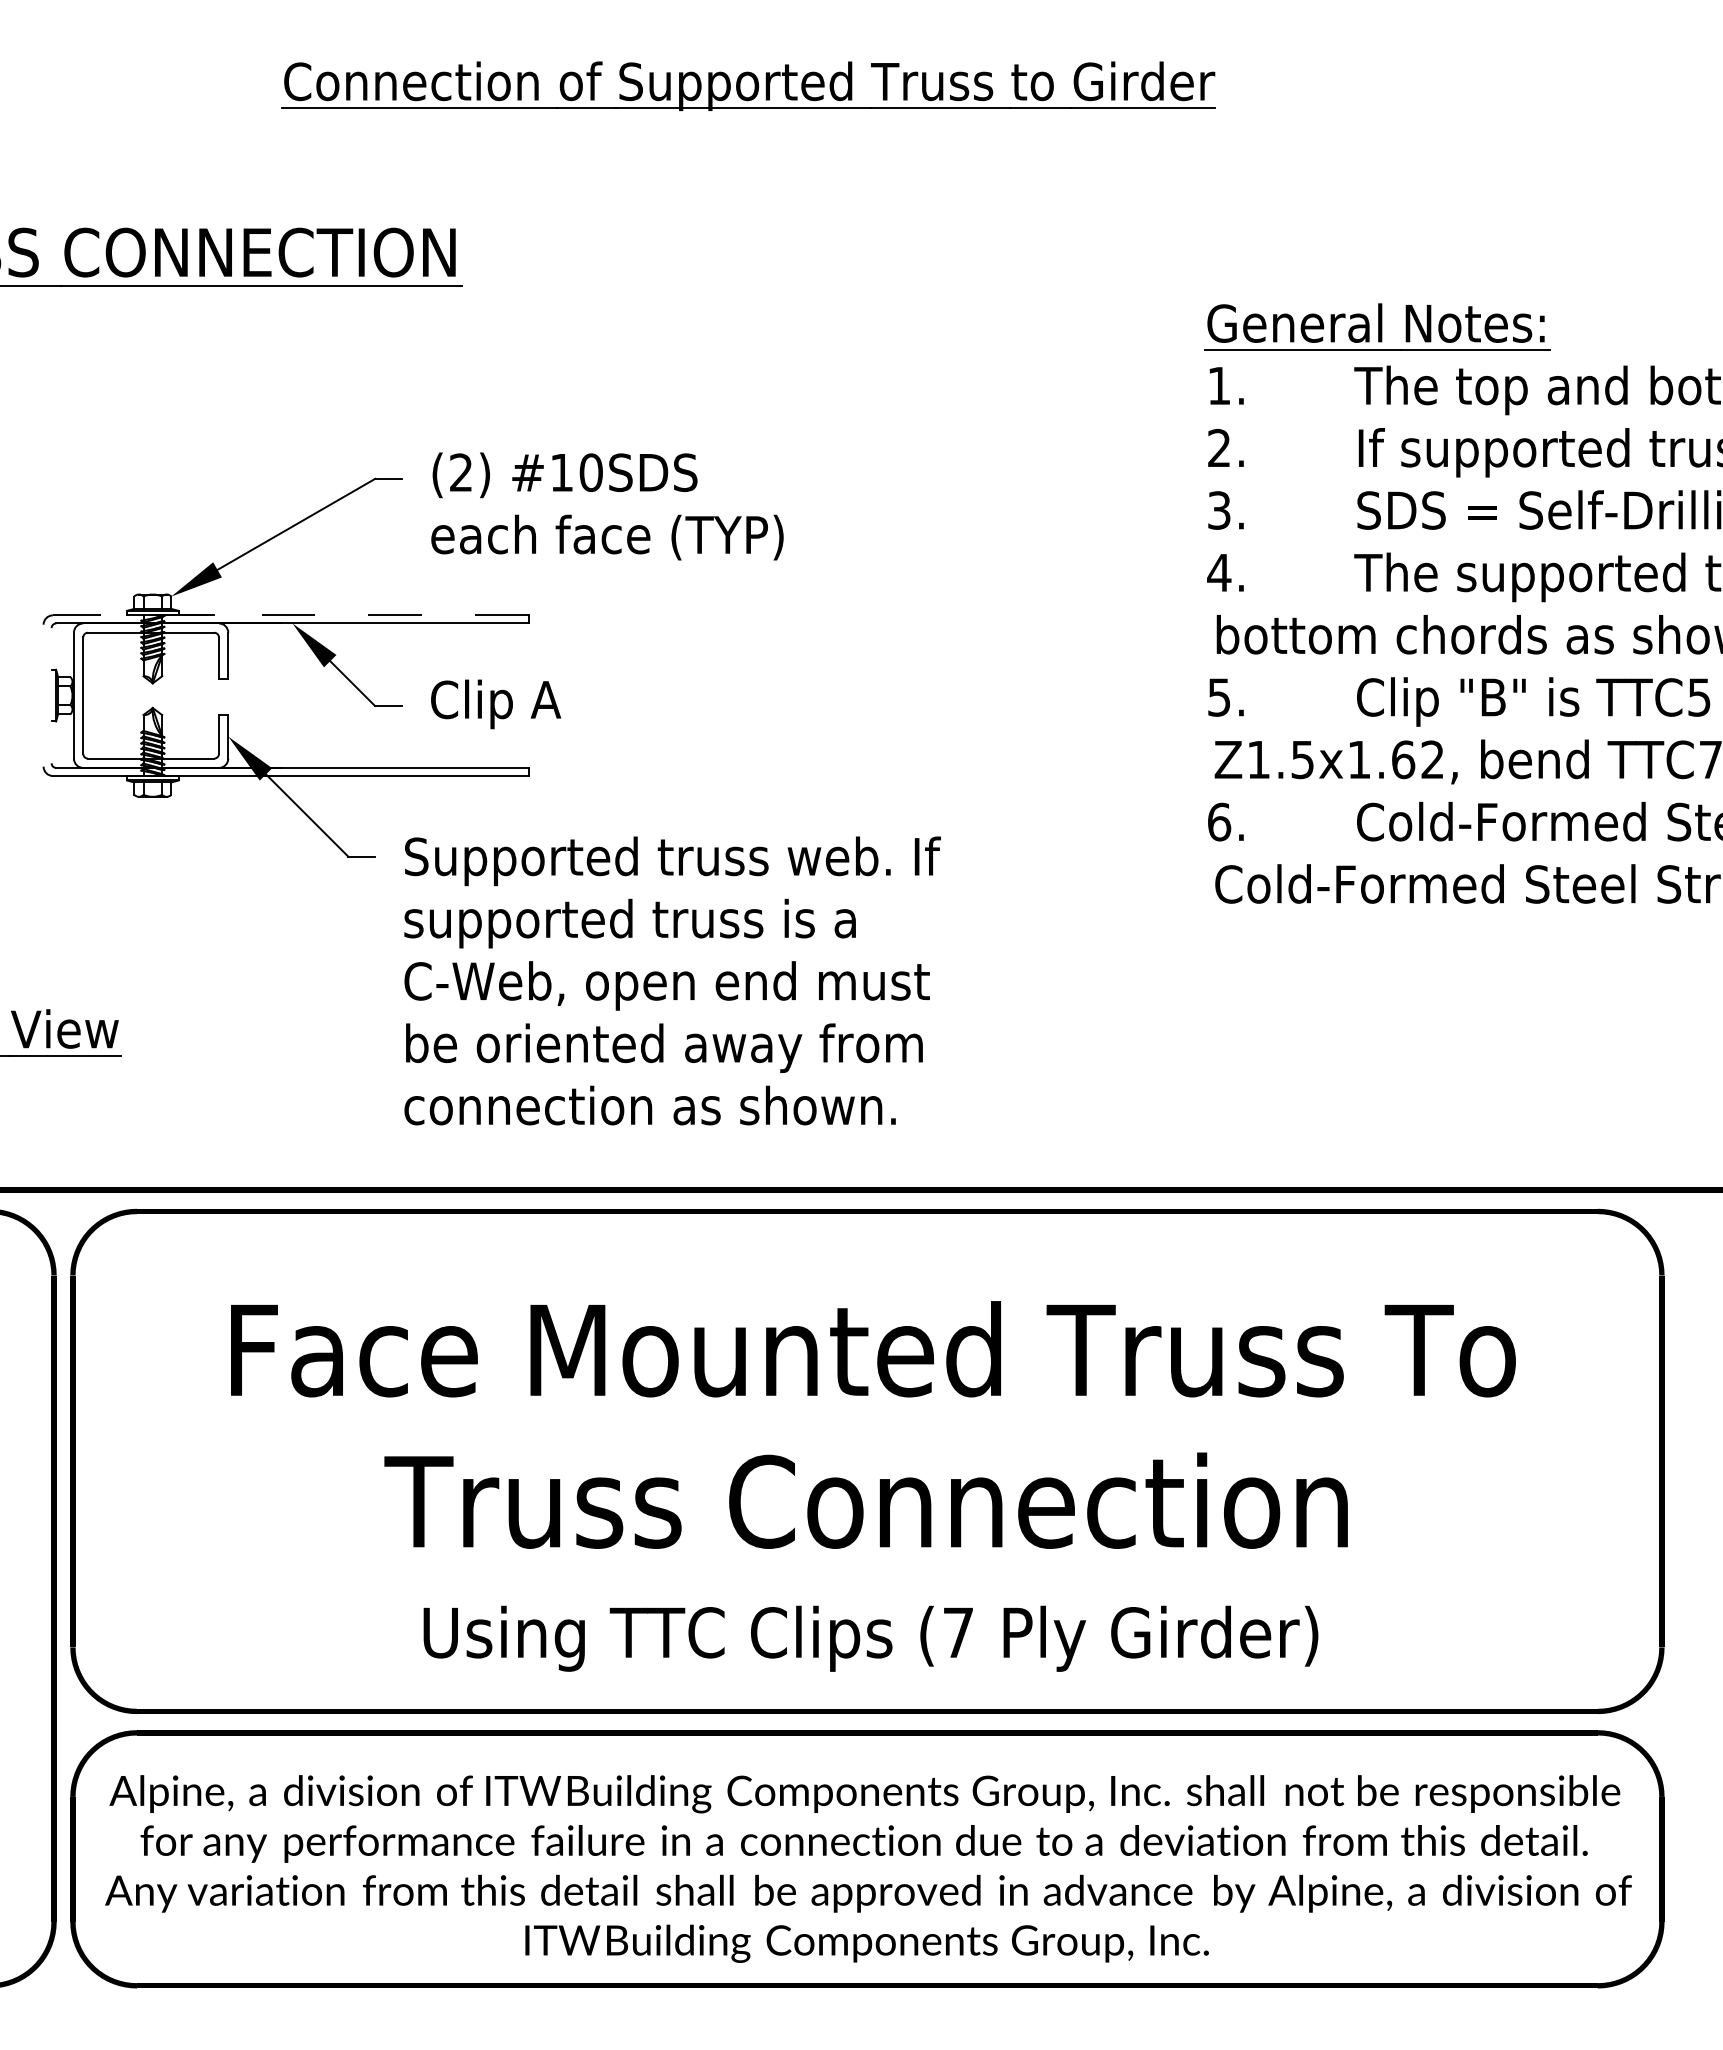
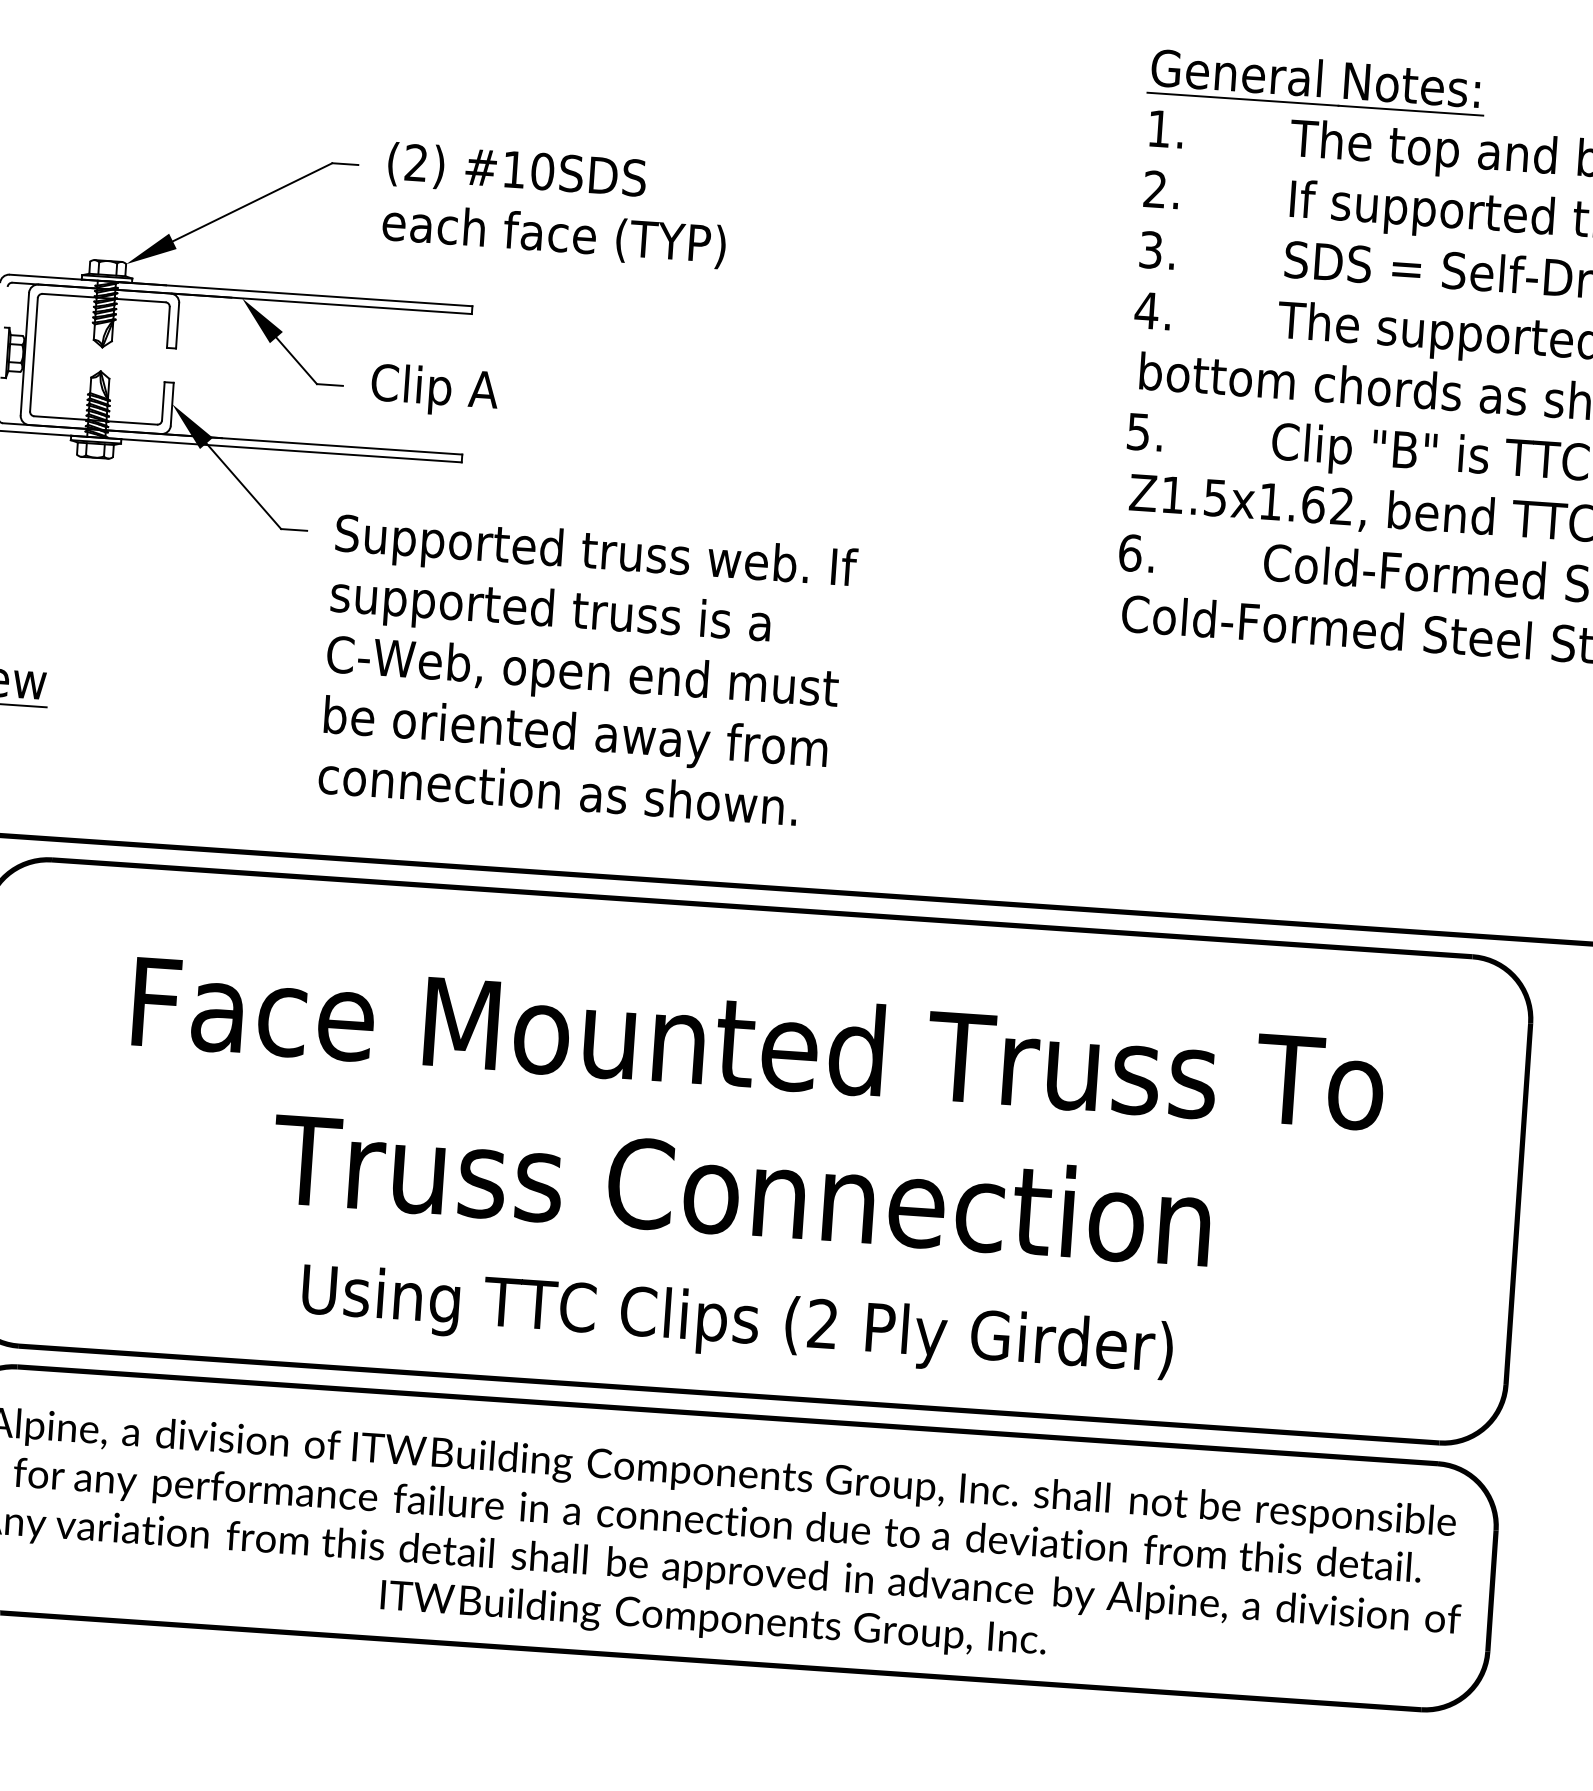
line: (290, 615) -> (240, 290), dashed -> solid
text: (957, 1632) -> (821, 1323), (7 -> (2

